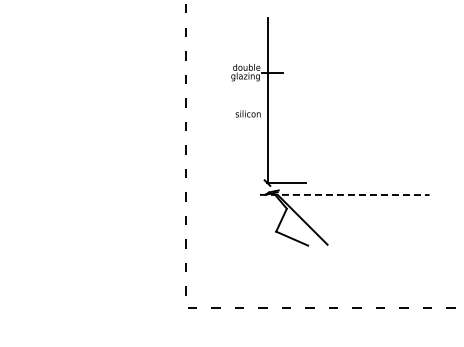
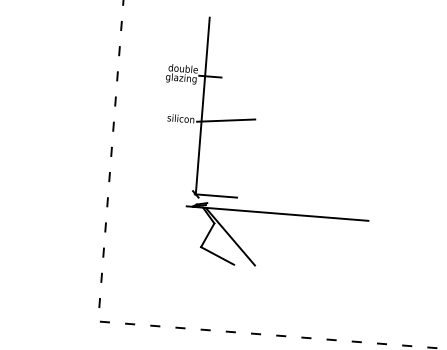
line: (290, 112) -> (226, 120), added
line: (344, 194) -> (277, 213), dashed -> solid

